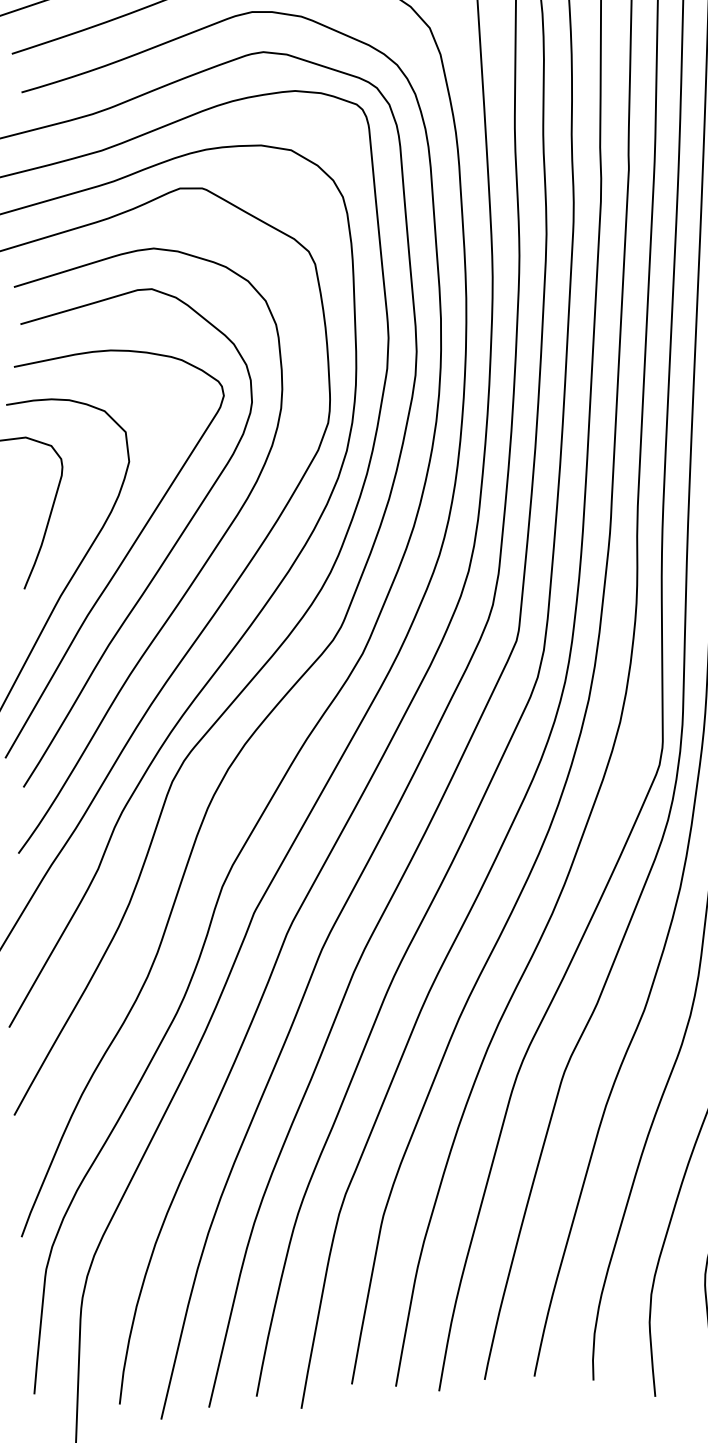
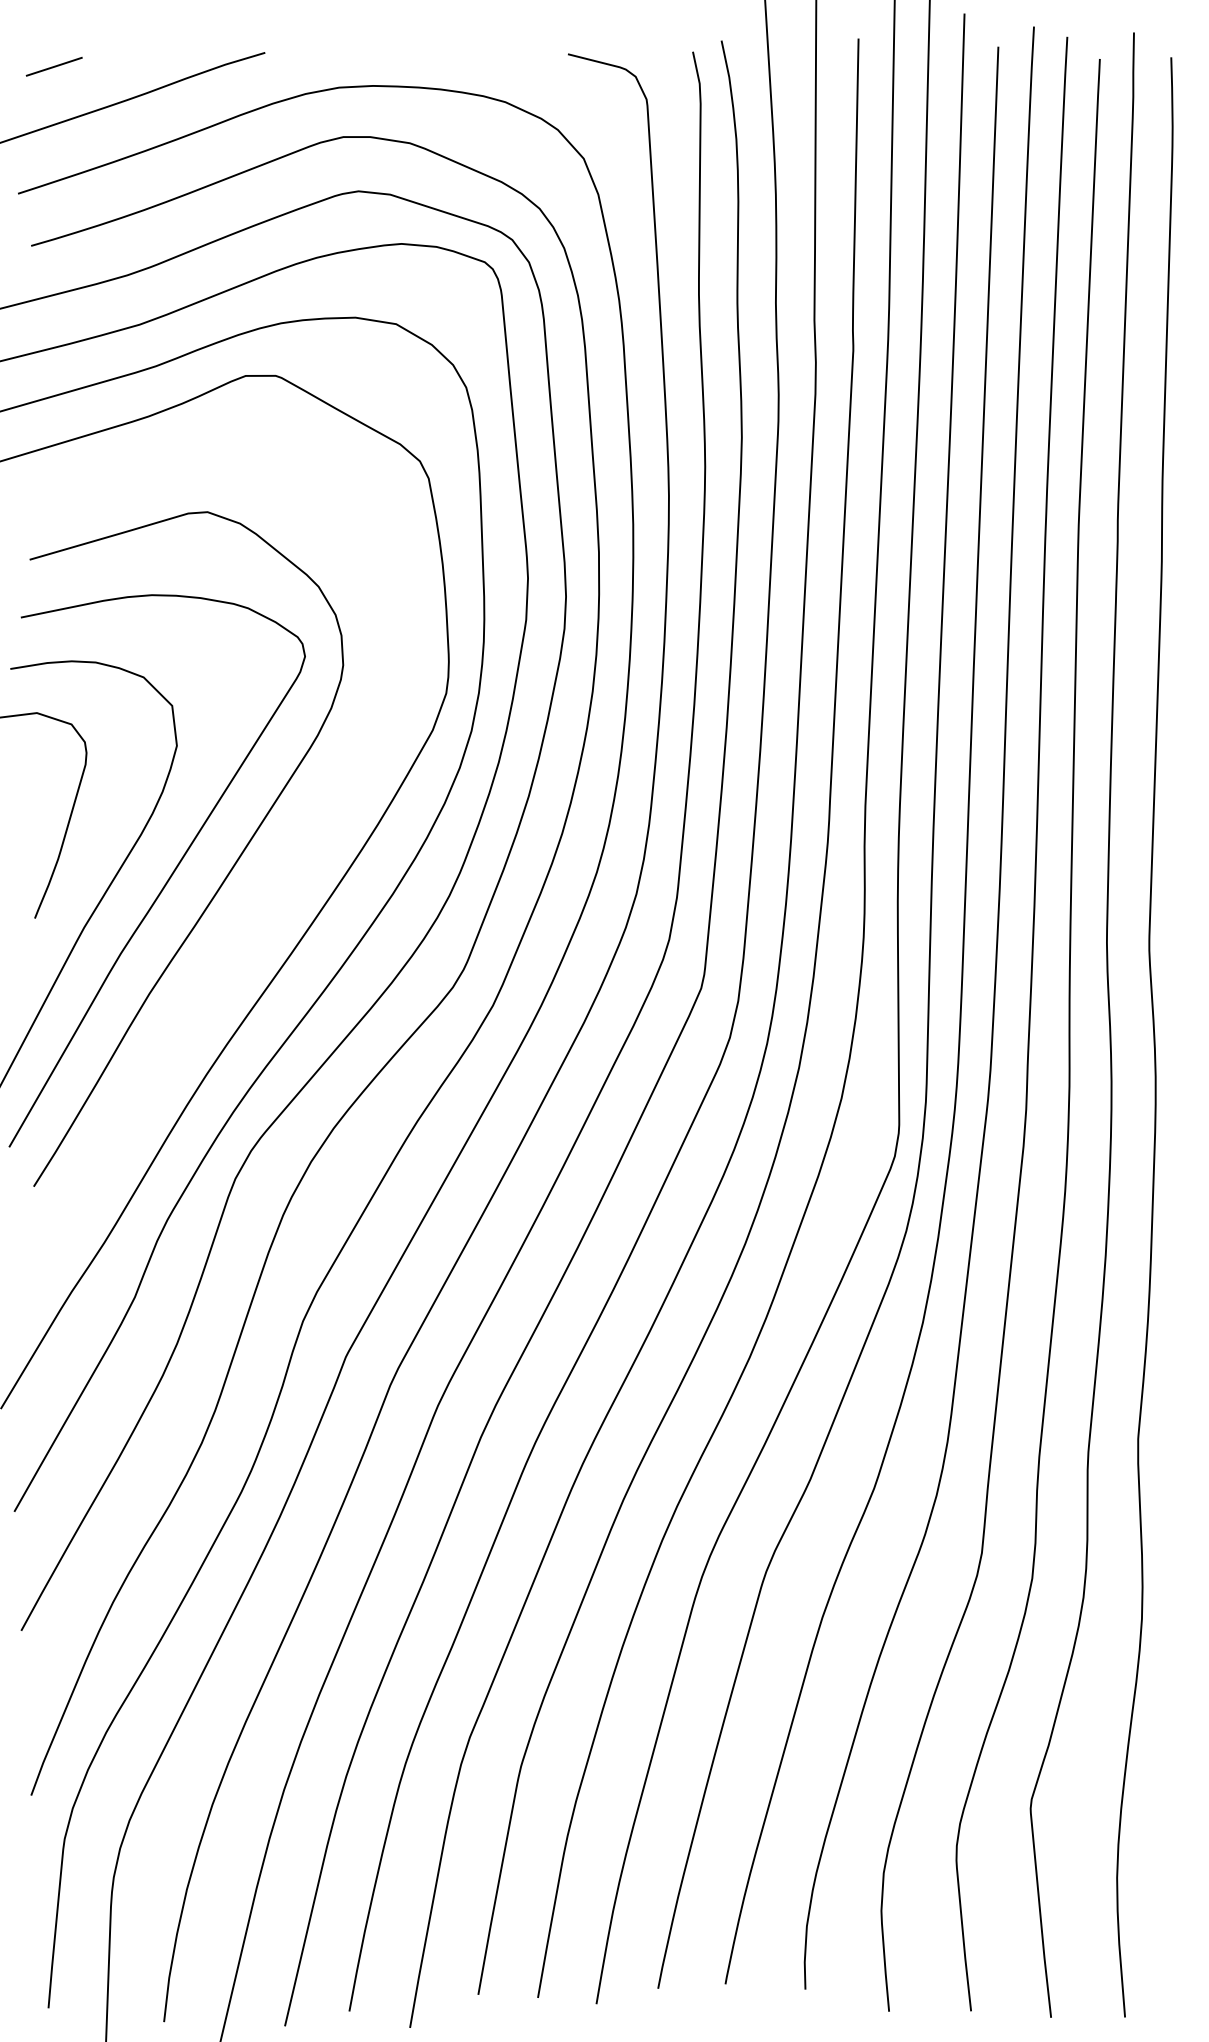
curve: (193, 580) -> (263, 906), removed

